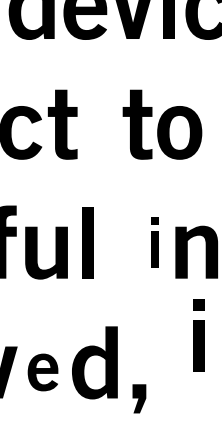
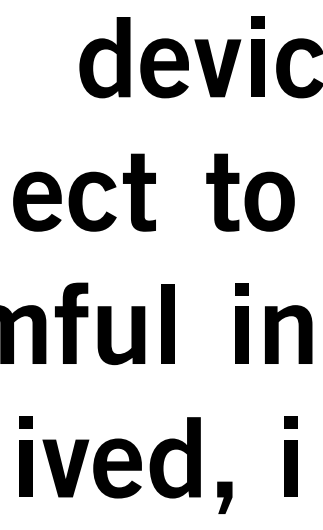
part: (154, 242) -> (241, 323), size x1.43
part: (198, 335) -> (290, 456), moved
part: (42, 372) -> (117, 468), size x1.43

